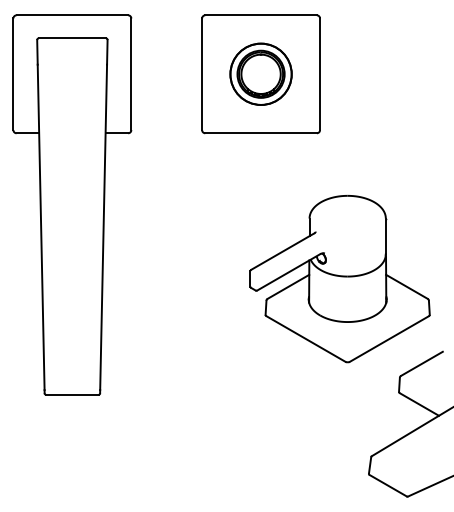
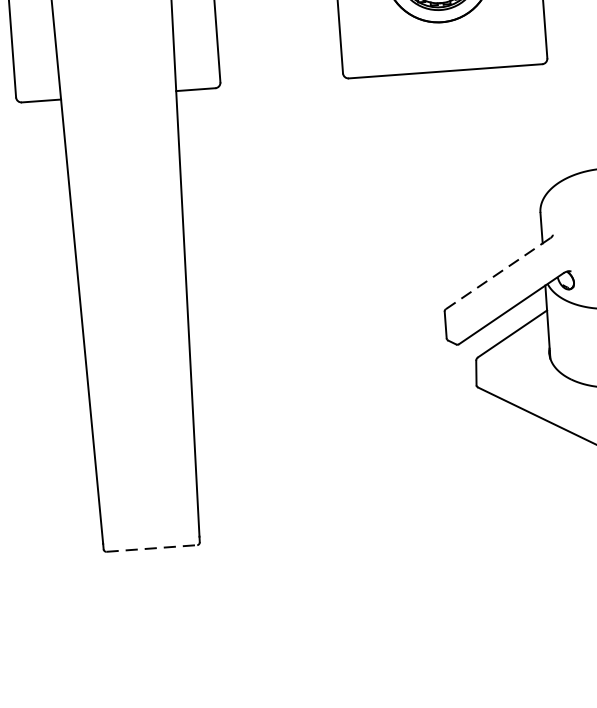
line: (282, 251) -> (497, 273), solid -> dashed
line: (72, 394) -> (152, 547), solid -> dashed

